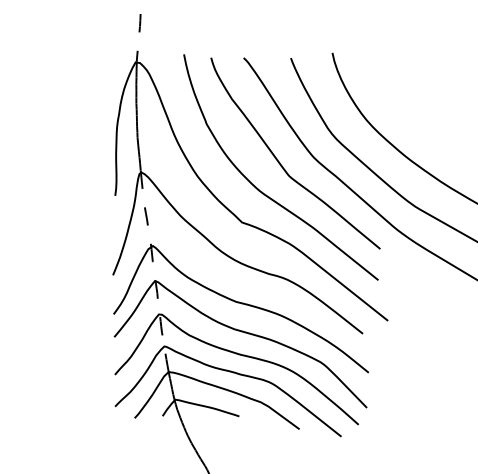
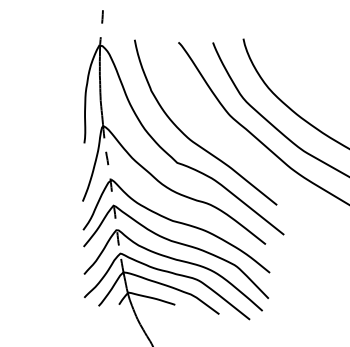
curve: (280, 161) -> (205, 118), removed

